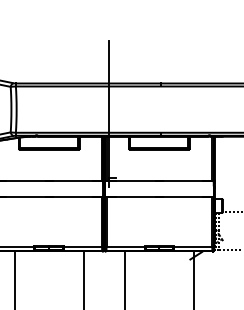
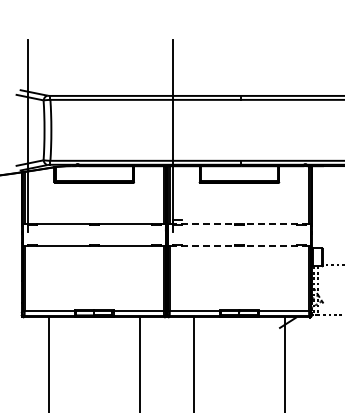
line: (159, 180) -> (239, 223), solid -> dashed
line: (159, 197) -> (239, 245), solid -> dashed

